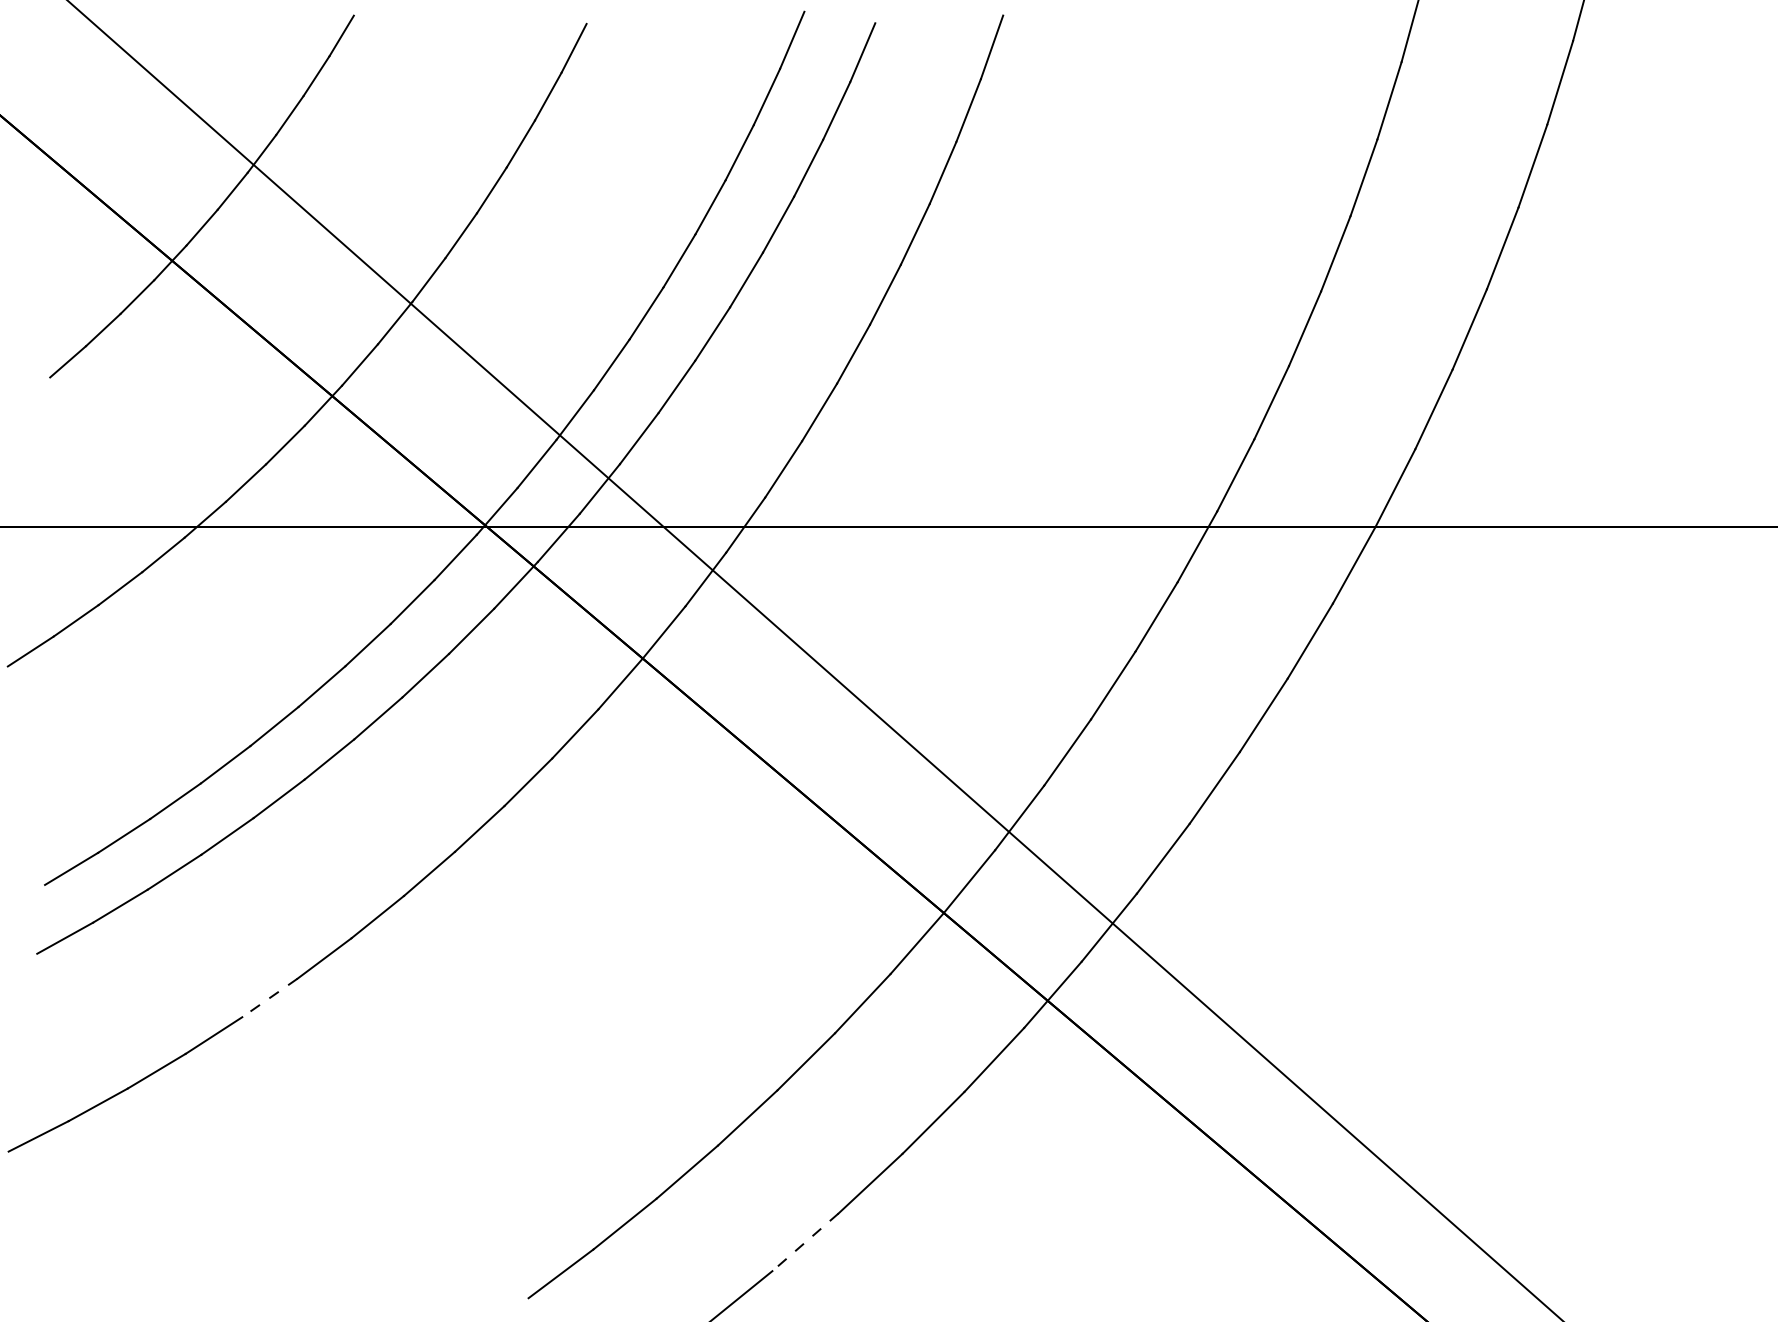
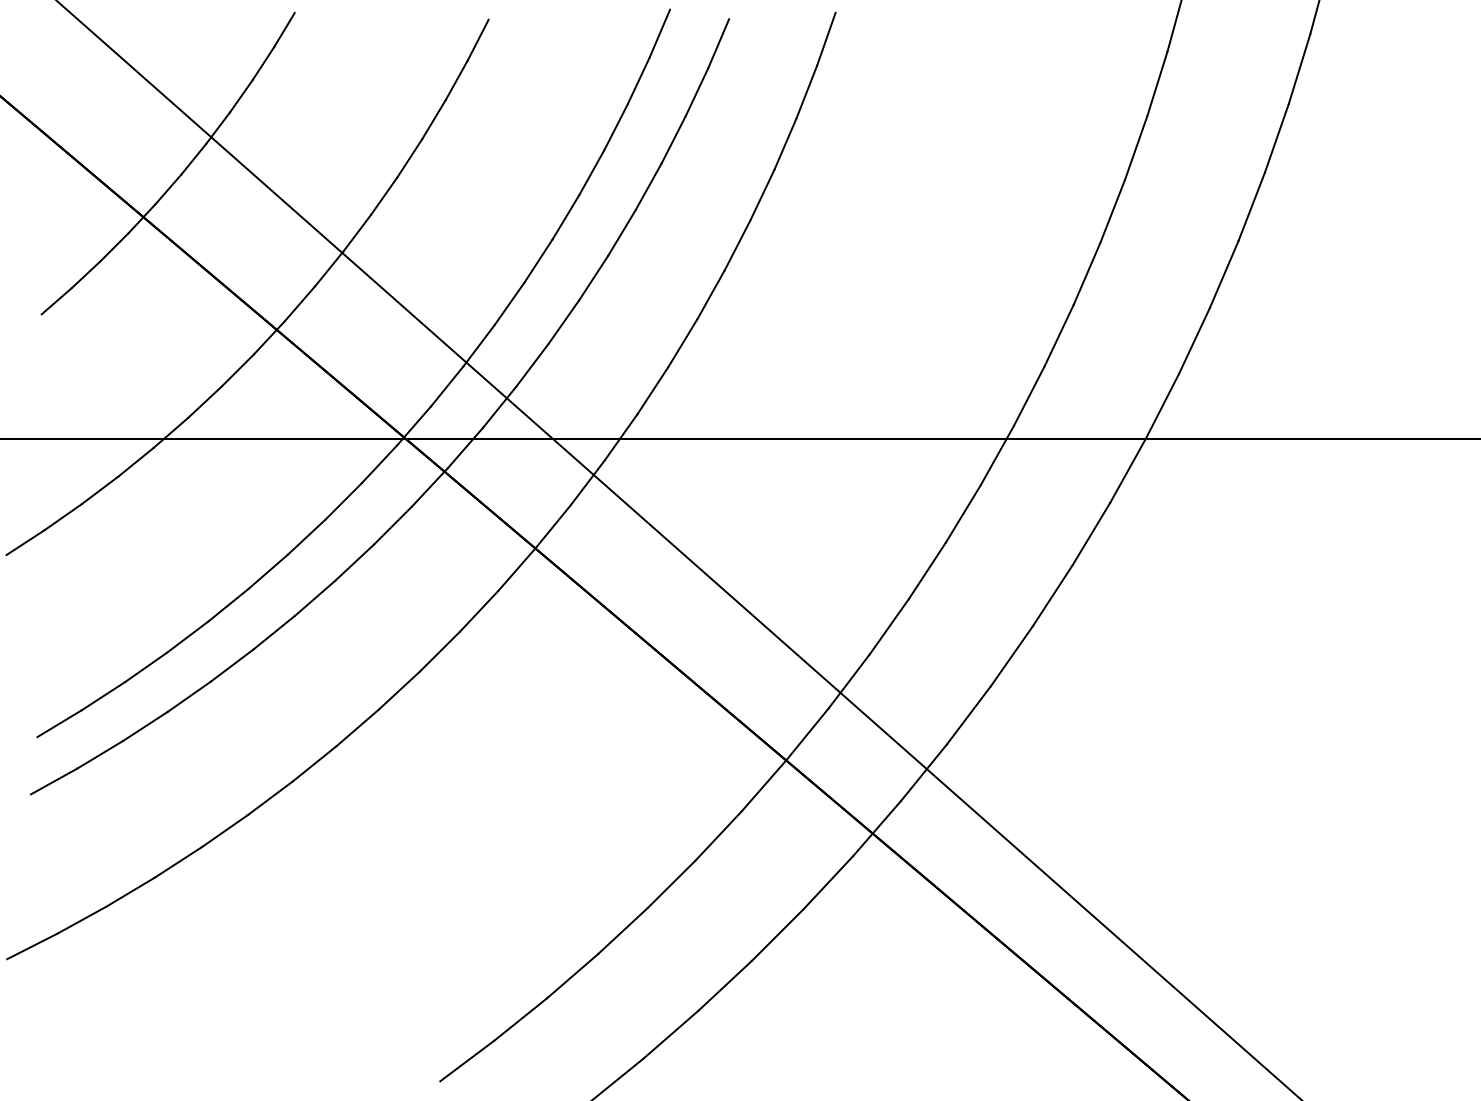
line: (269, 997) -> (224, 830), dashed -> solid
line: (805, 1242) -> (670, 1034), dashed -> solid

